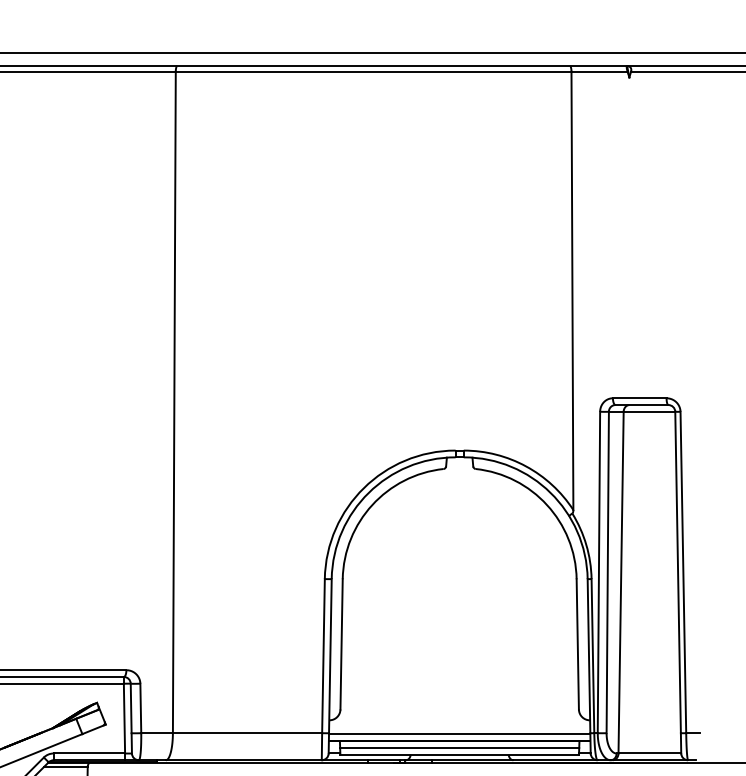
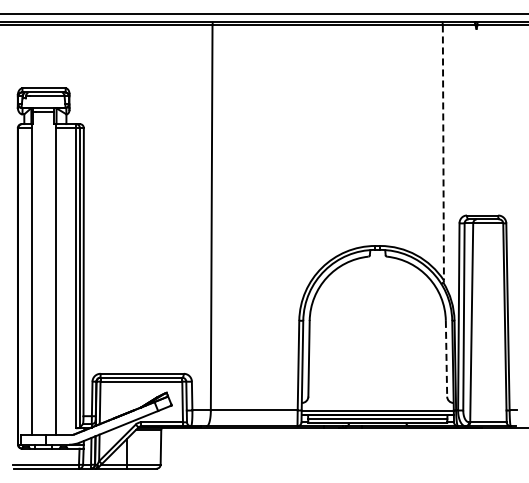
line: (572, 291) -> (443, 153), solid -> dashed
line: (577, 643) -> (446, 358), solid -> dashed

